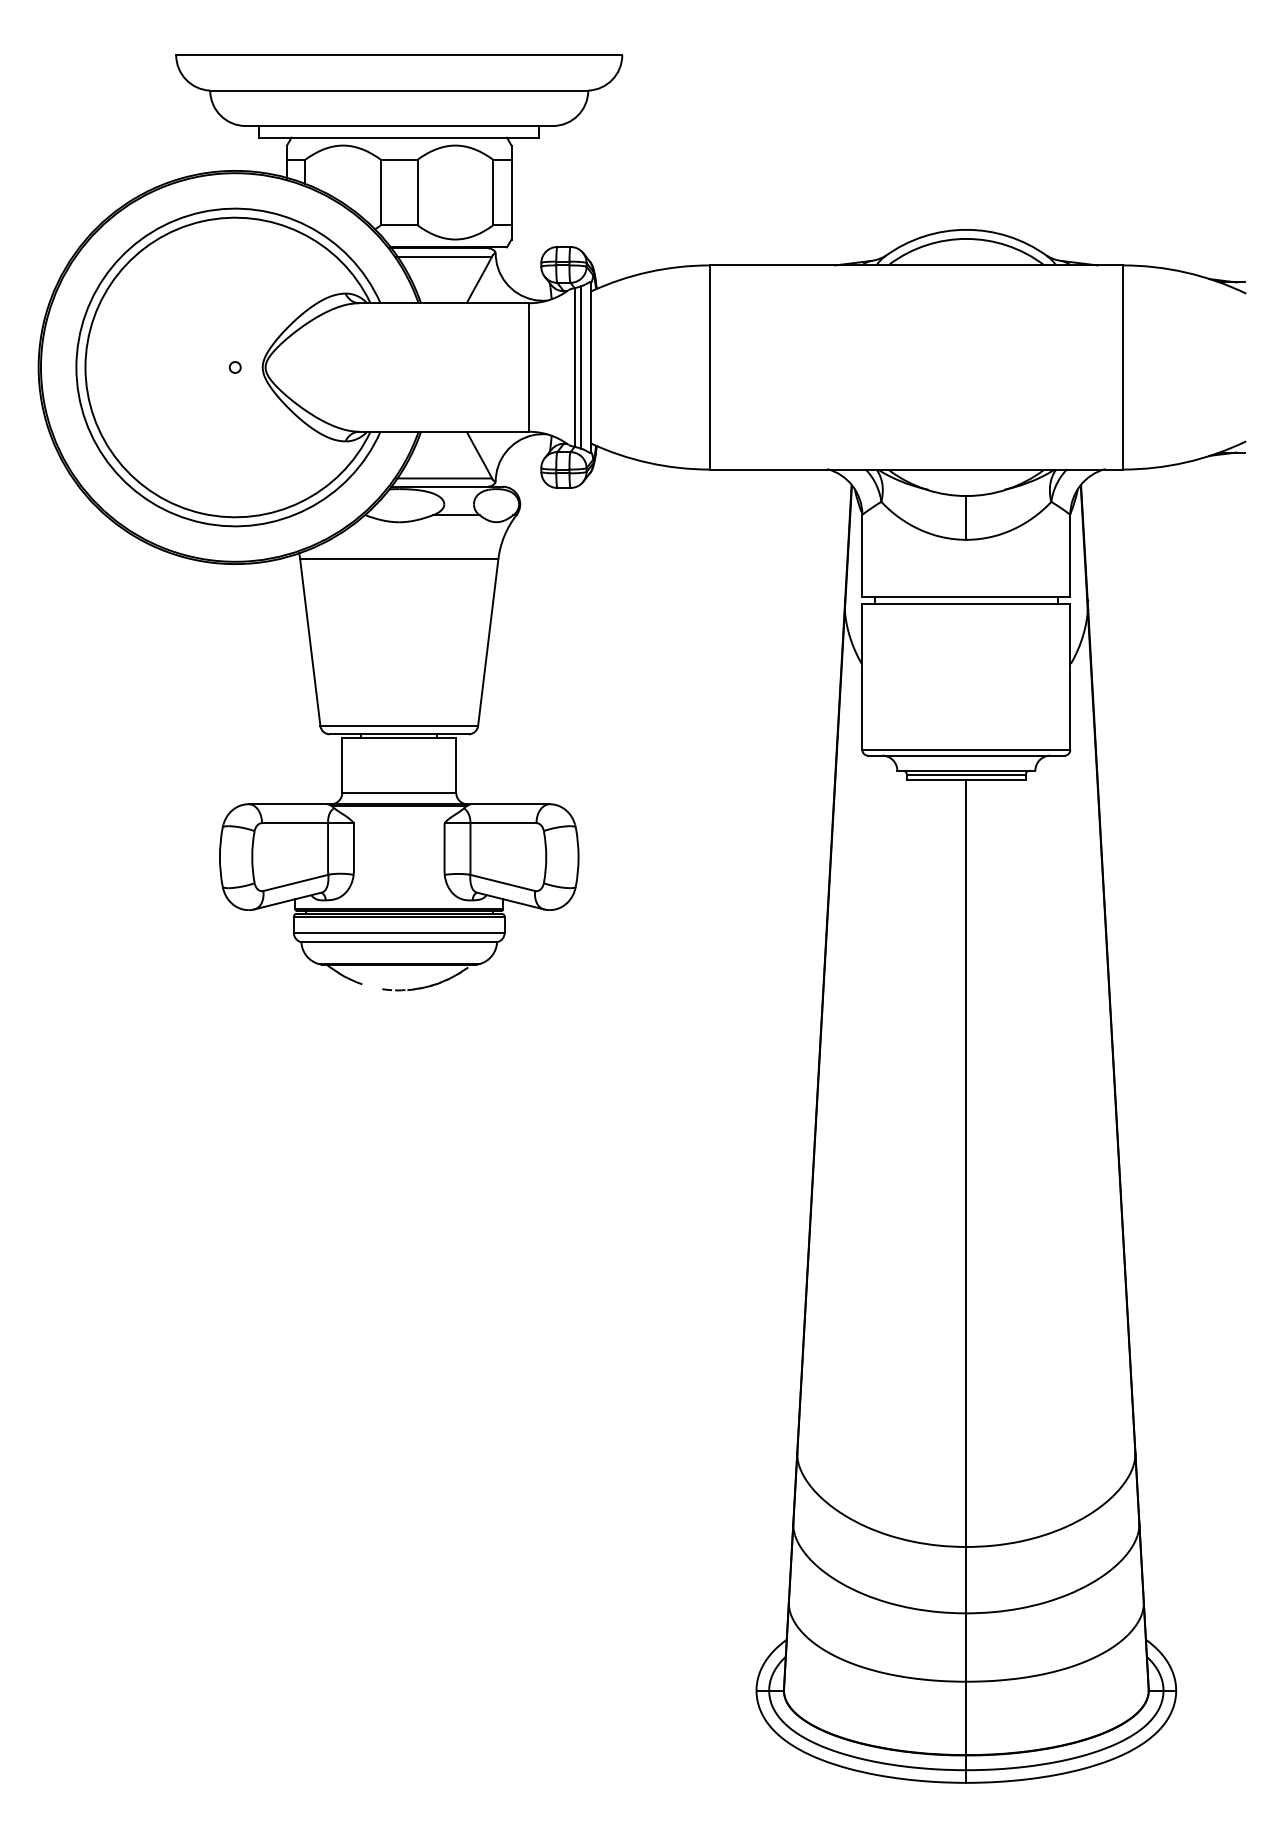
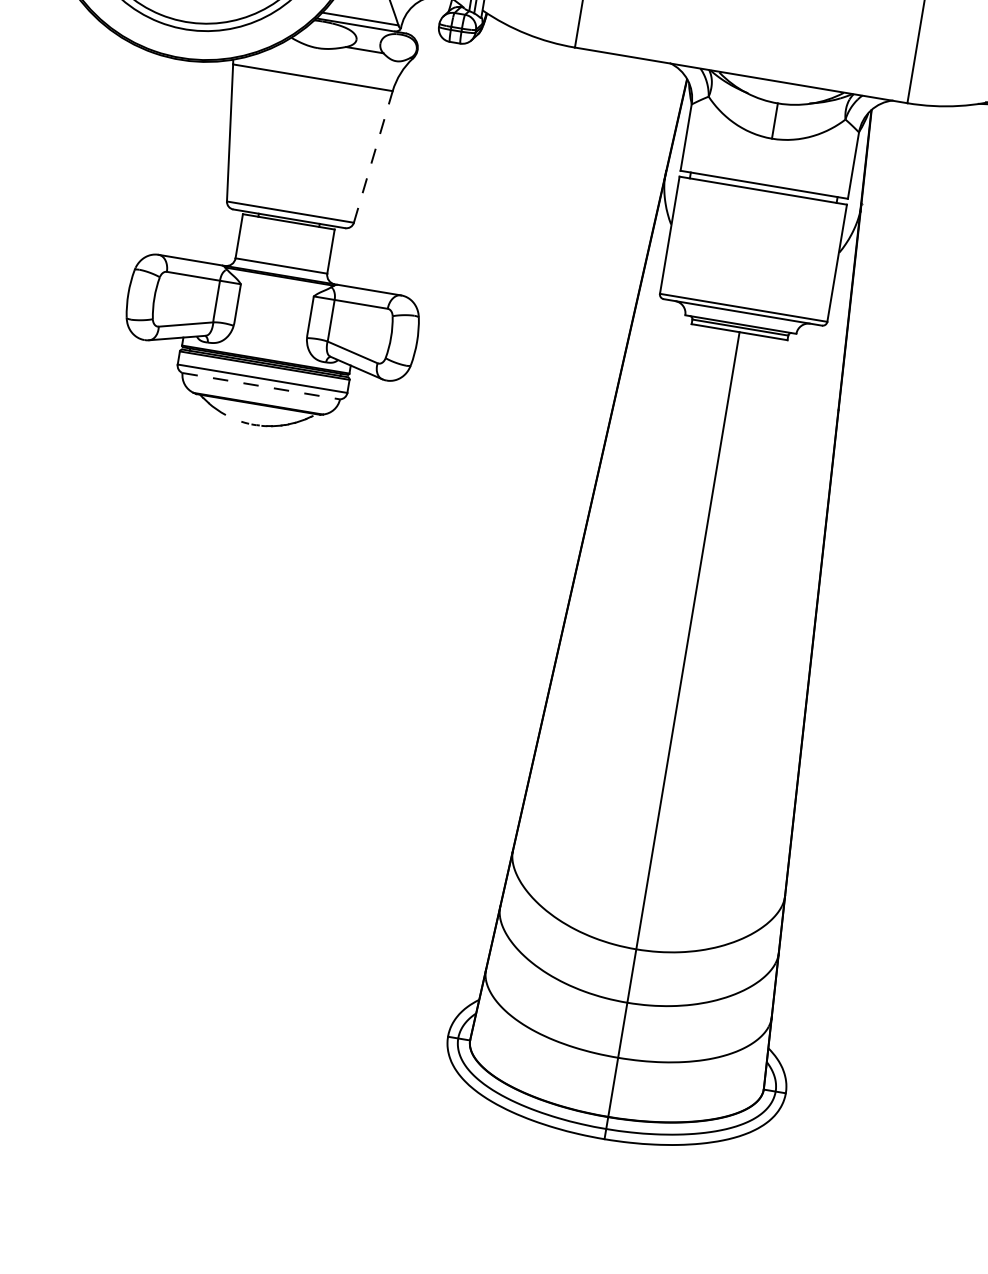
line: (488, 642) -> (373, 156), solid -> dashed
line: (399, 942) -> (261, 386), solid -> dashed

